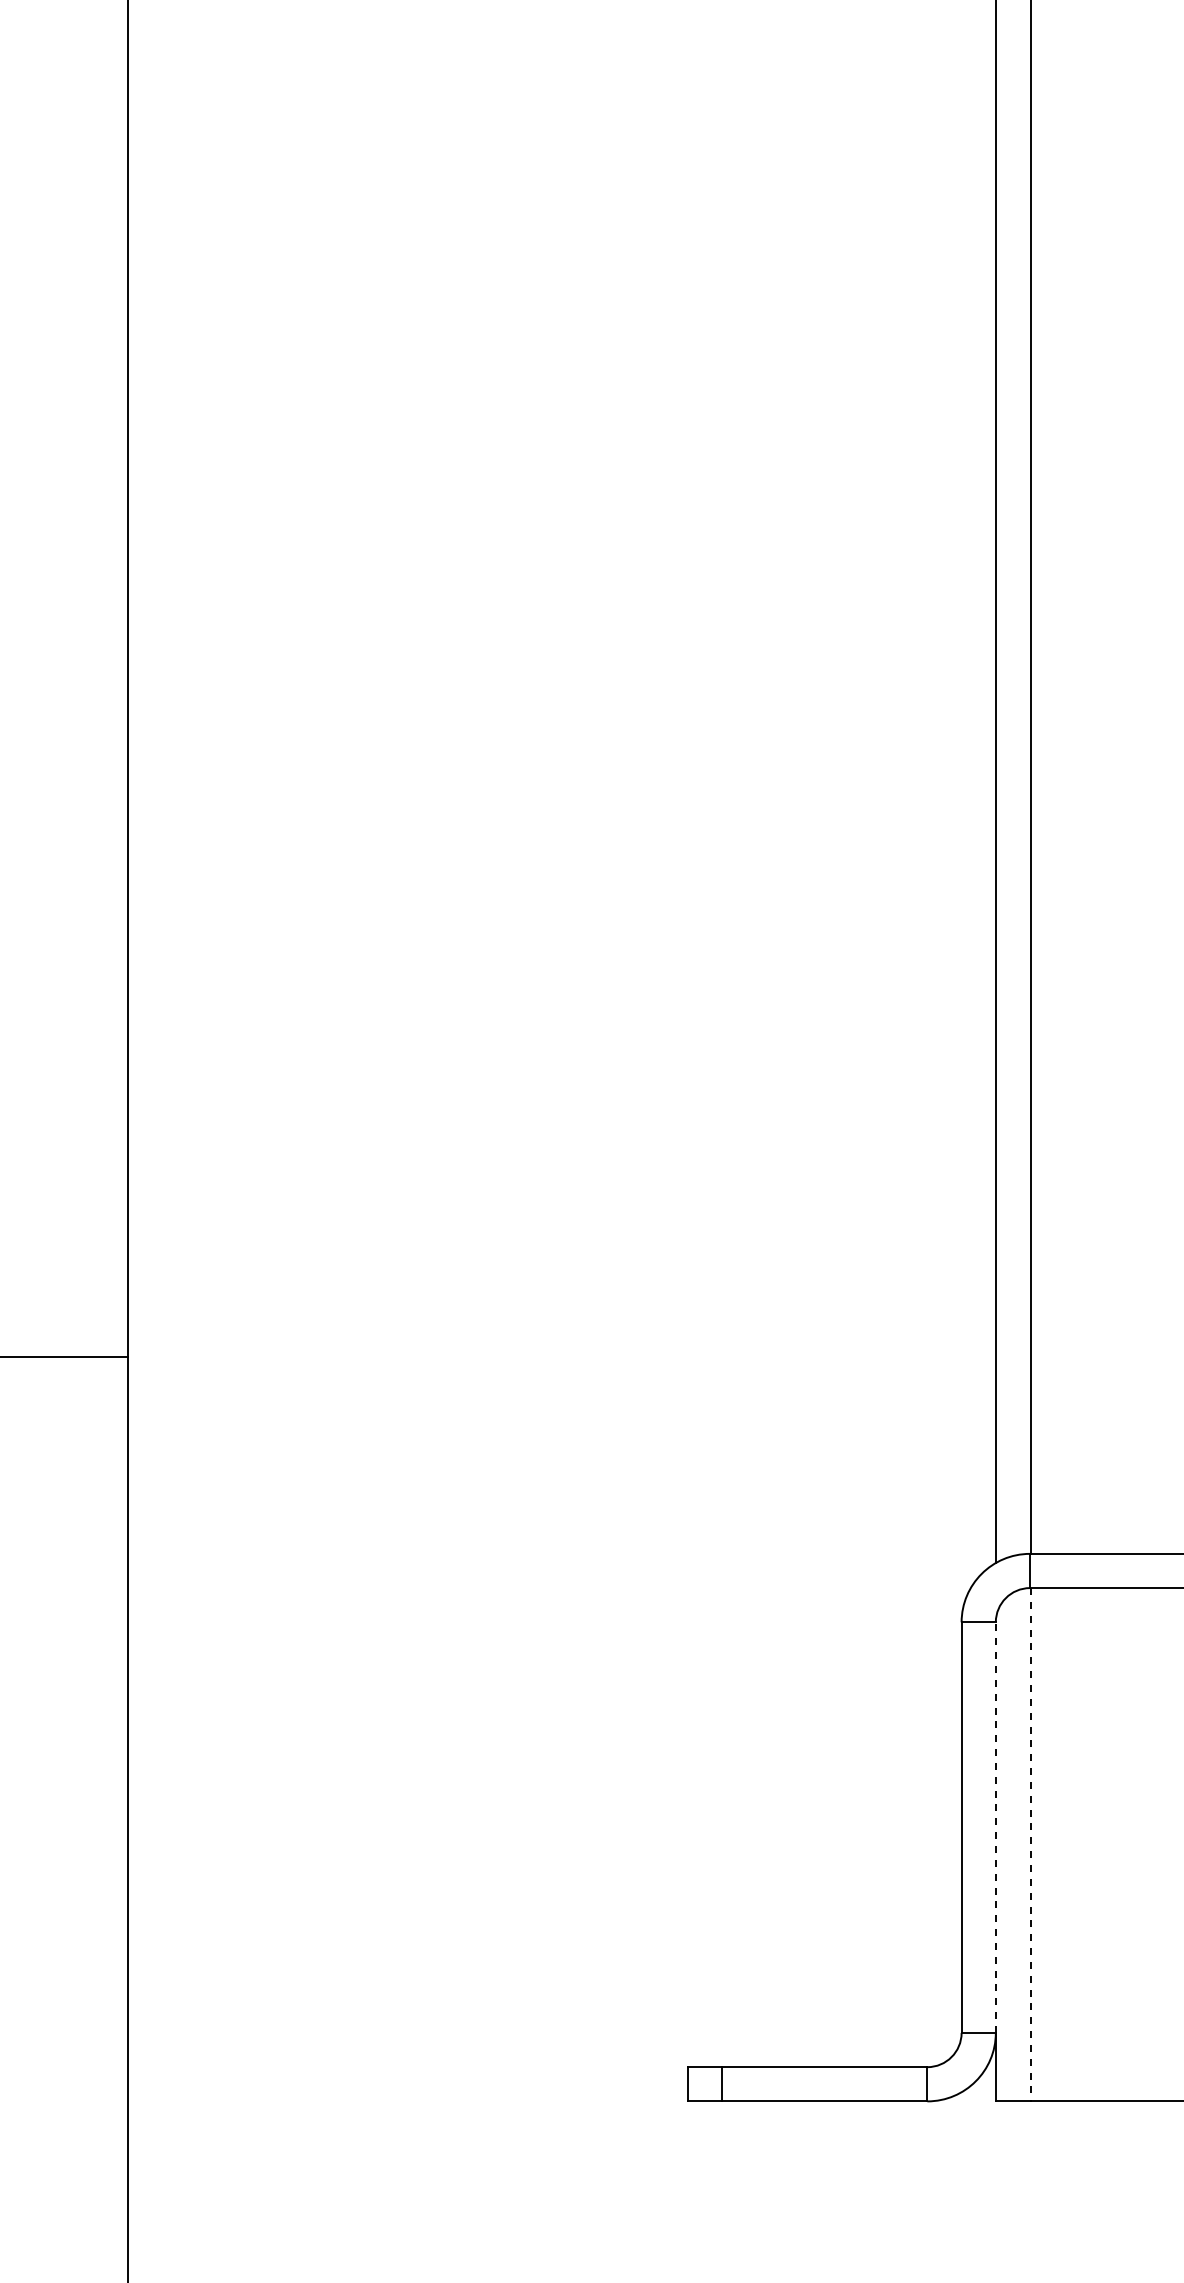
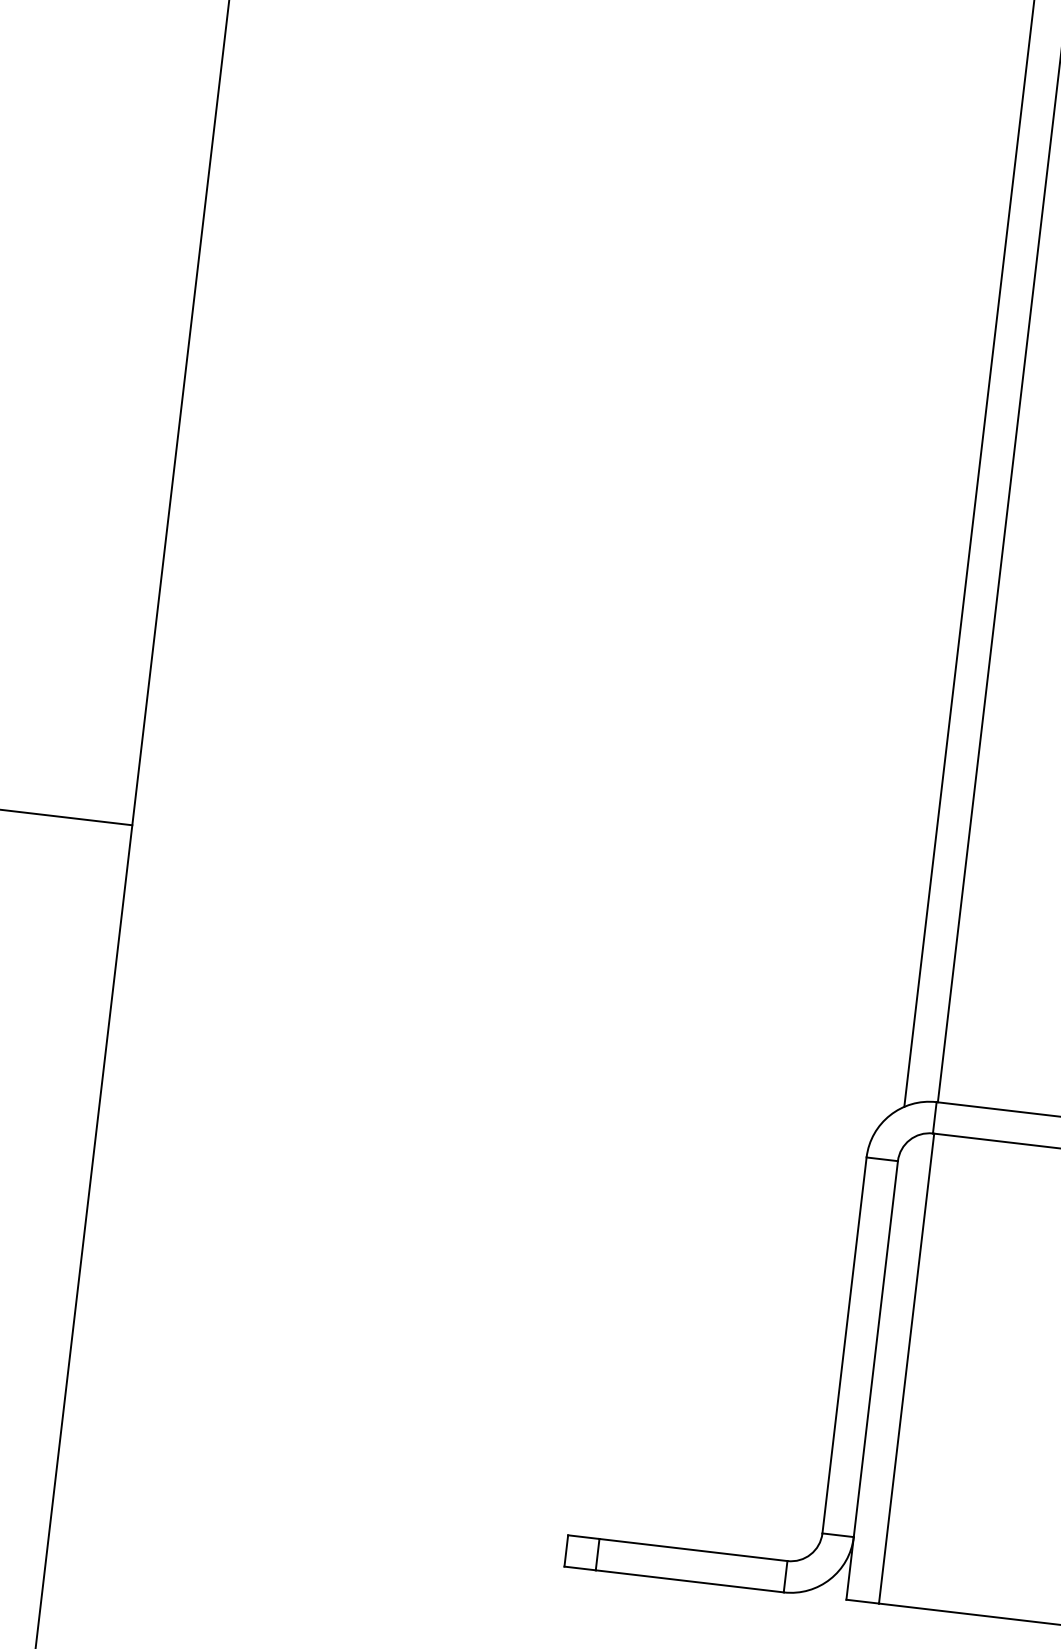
line: (995, 1827) -> (875, 1348), dashed -> solid
line: (1031, 1844) -> (906, 1368), dashed -> solid

